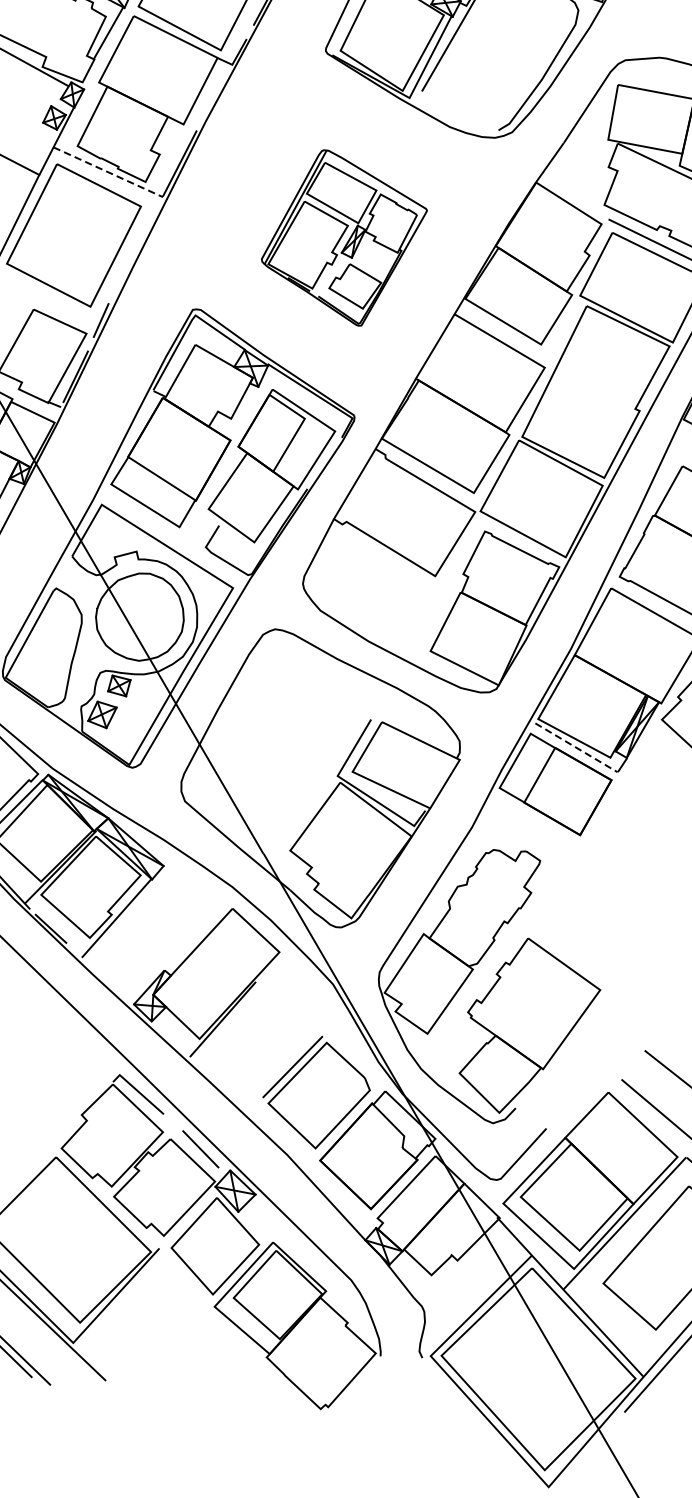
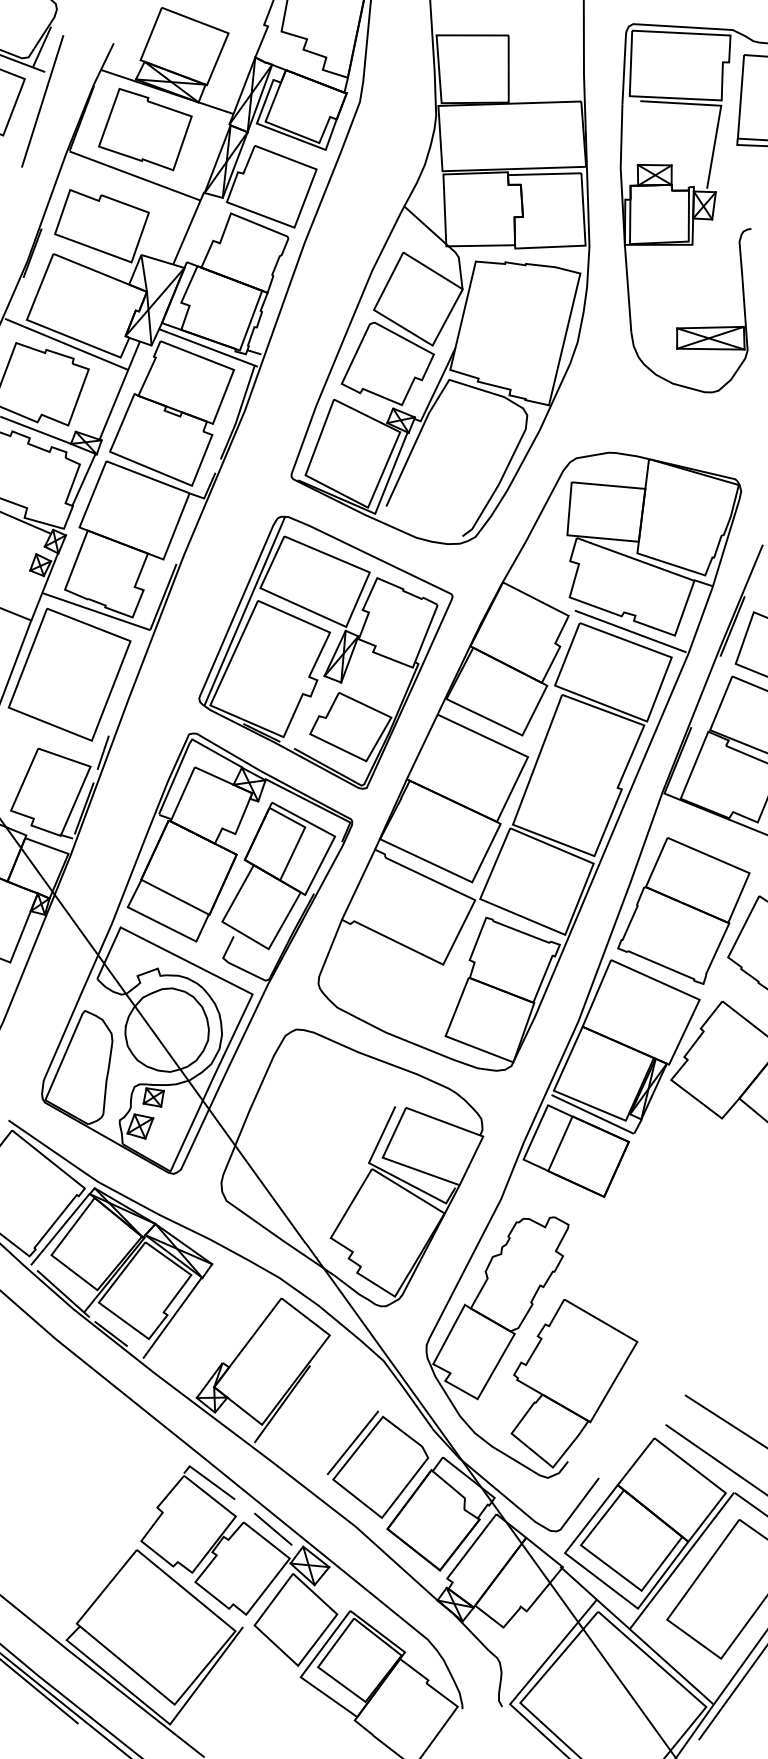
line: (108, 172) -> (96, 611), dashed -> solid
part: (343, 238) -> (325, 652), size x1.67
line: (576, 747) -> (592, 1114), dashed -> solid

